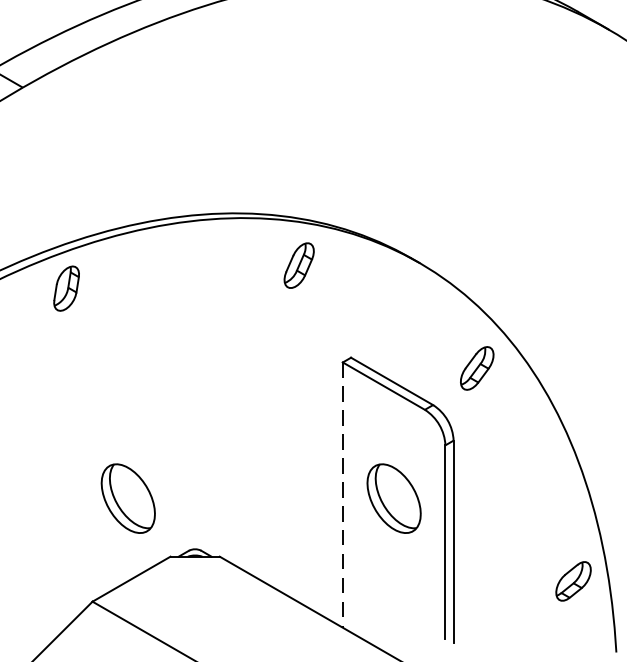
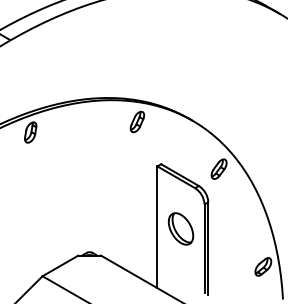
line: (342, 495) -> (157, 227), dashed -> solid
part: (127, 497) -> (58, 228), removed

